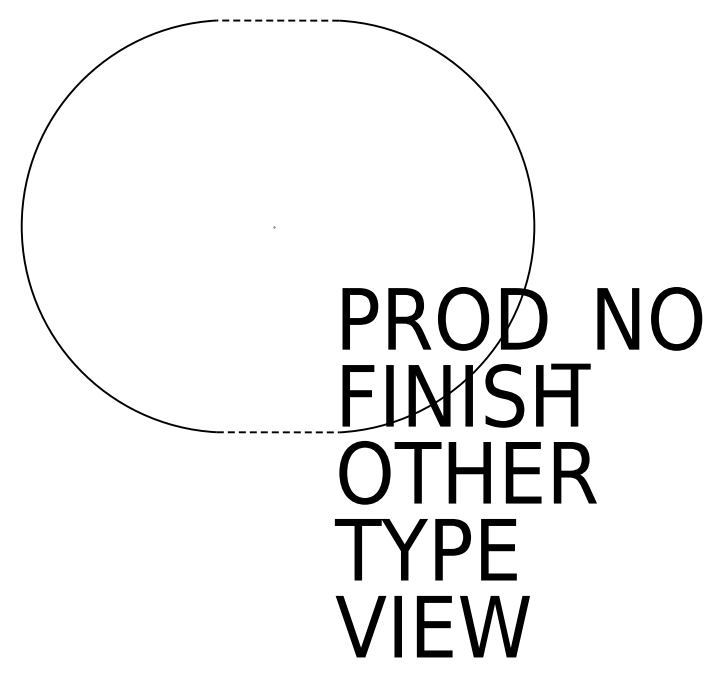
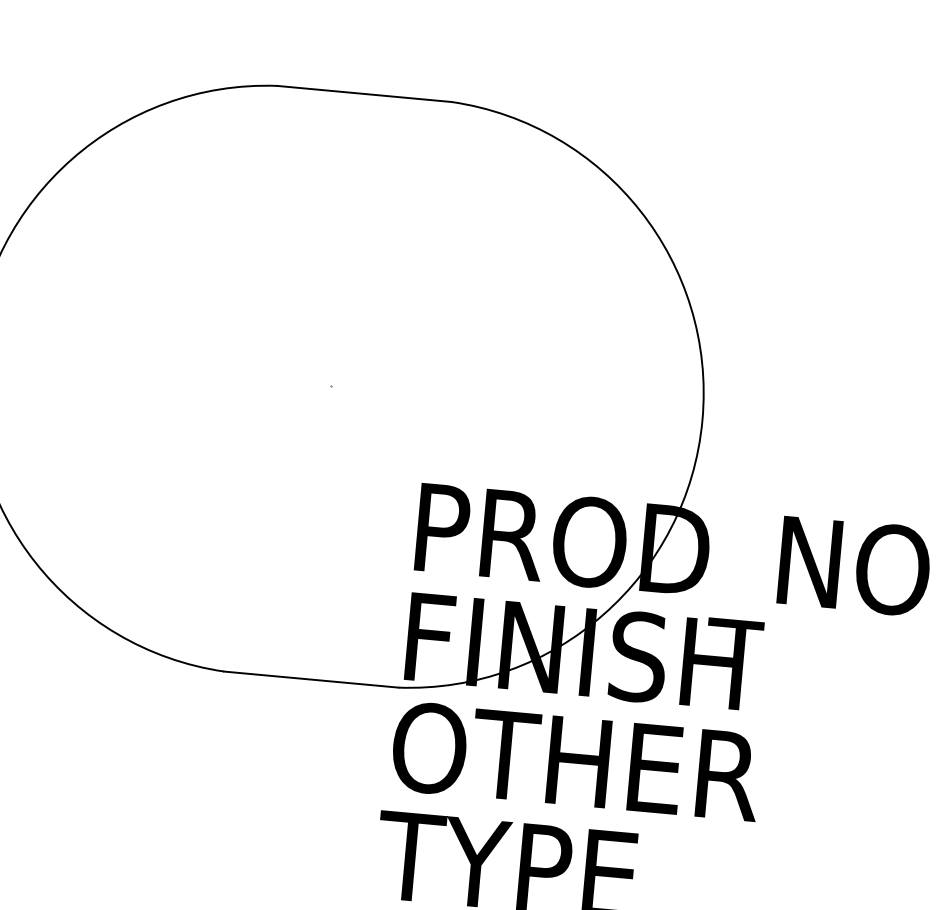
line: (277, 20) -> (363, 93), dashed -> solid
line: (278, 432) -> (311, 679), dashed -> solid

